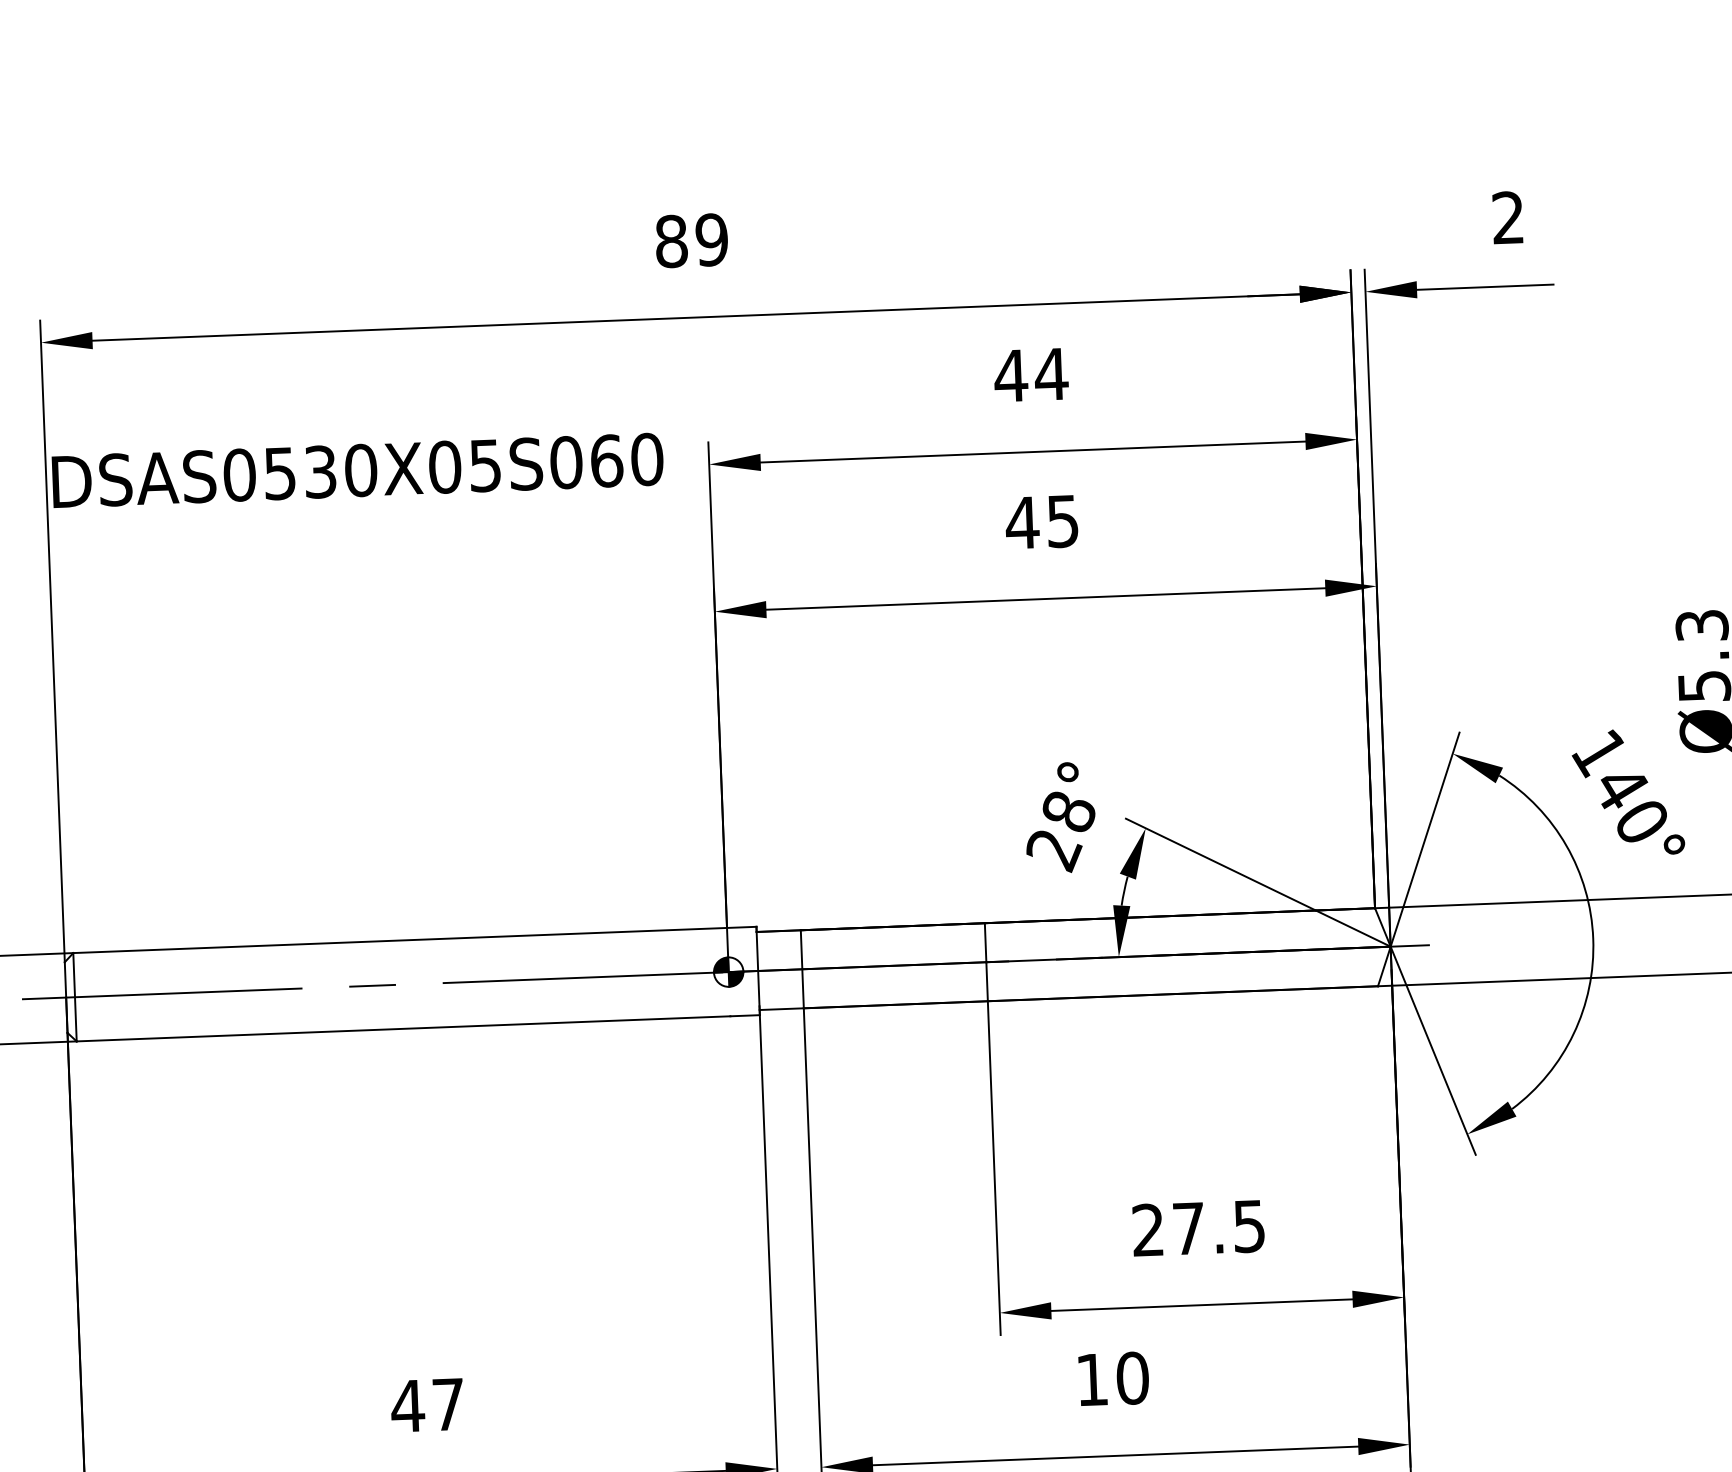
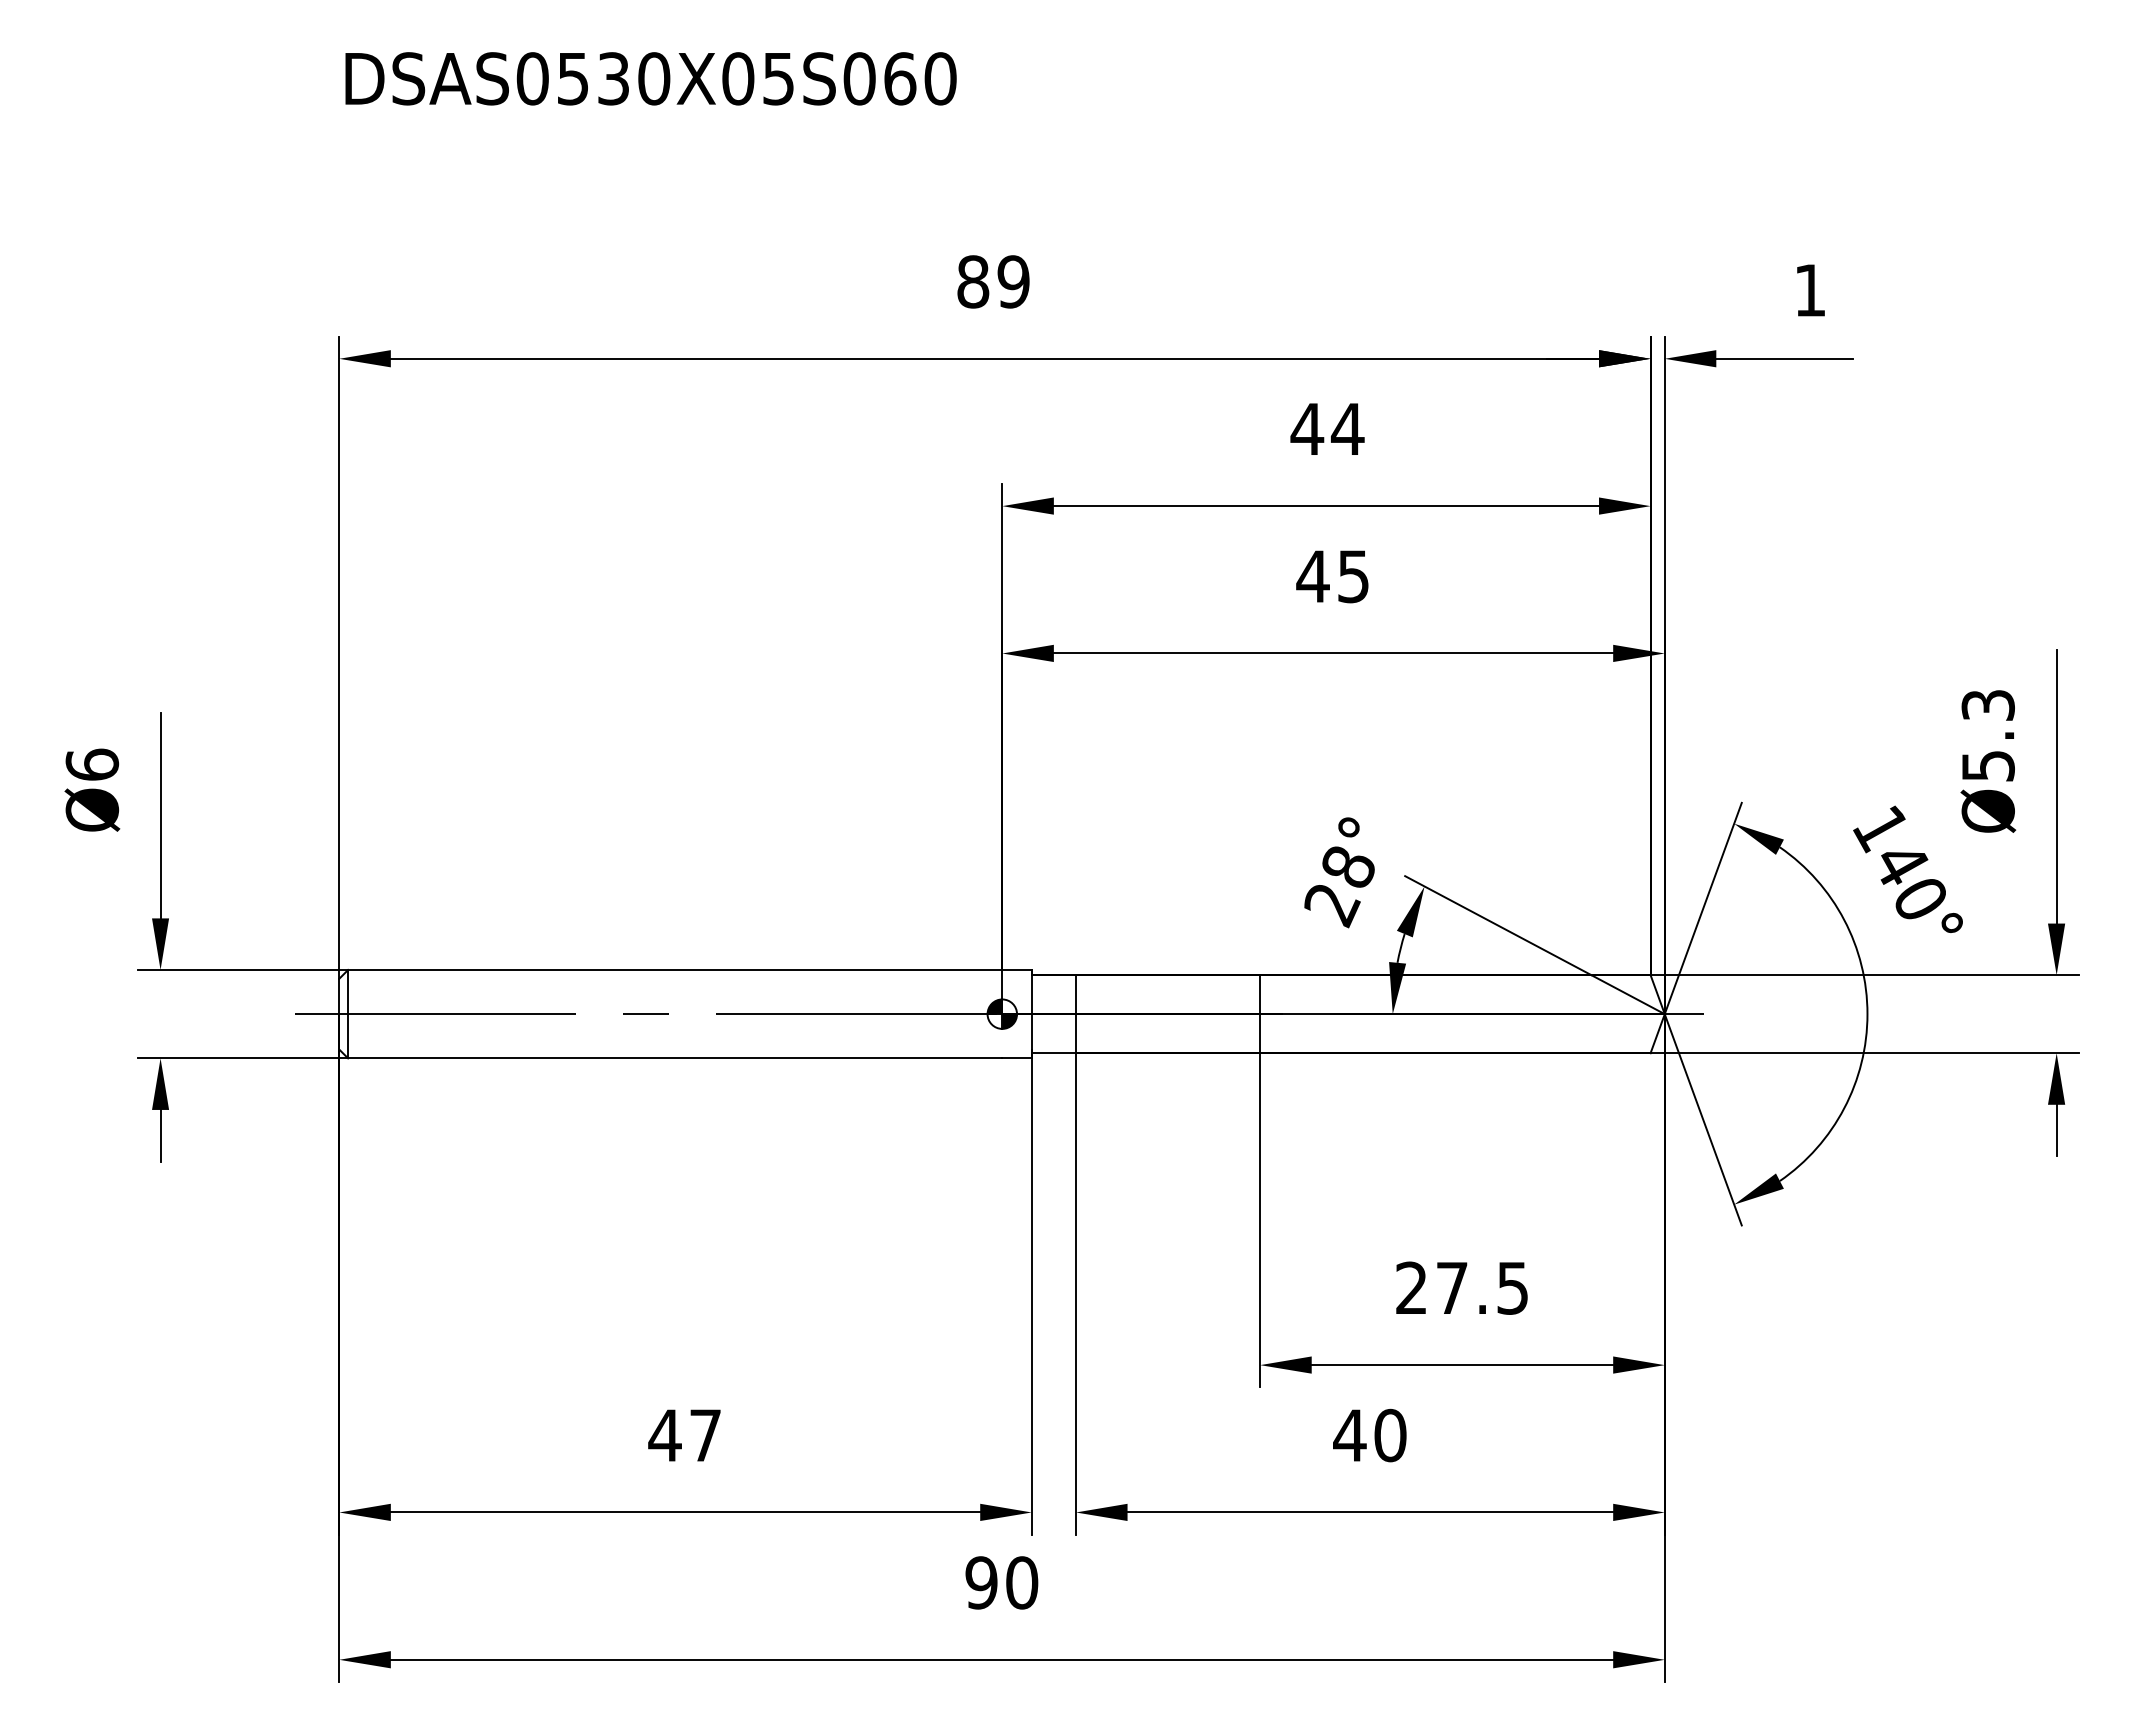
text: (1507, 216) -> (1809, 289), 2 -> 1
text: (357, 470) -> (650, 78), moved
text: (1091, 1379) -> (1349, 1435), 10 -> 40

